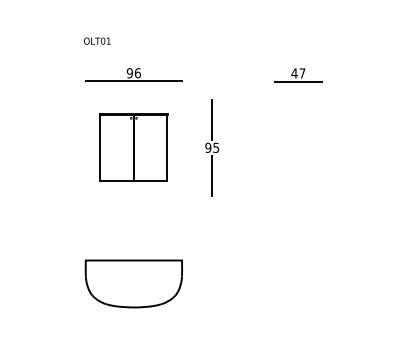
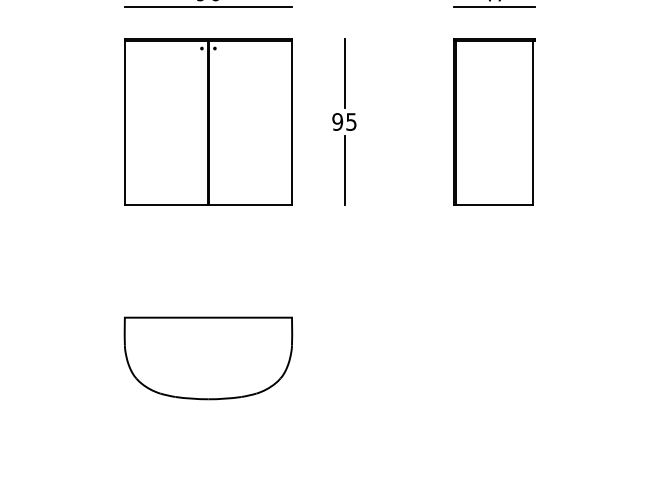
part: (133, 147) -> (207, 121), size x1.43
part: (298, 147) -> (494, 121), added

